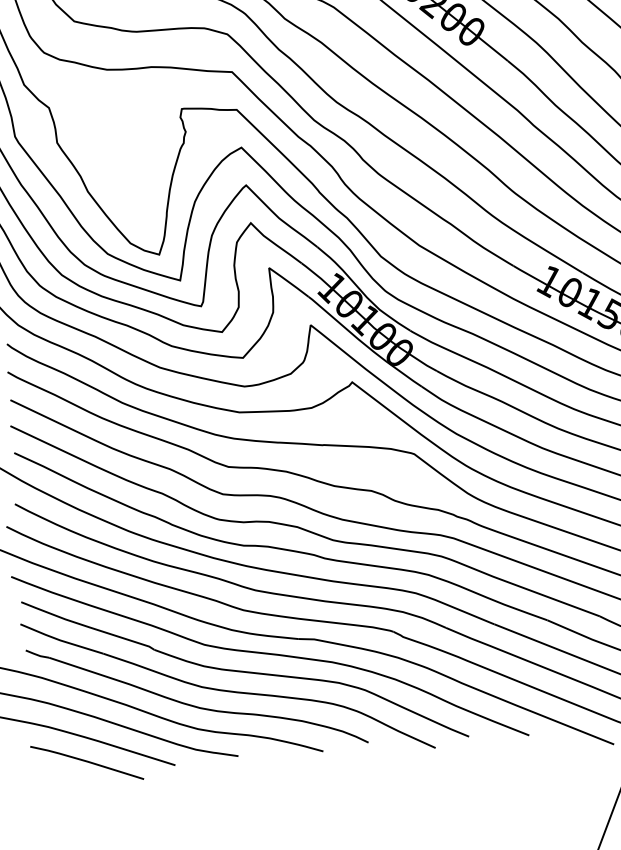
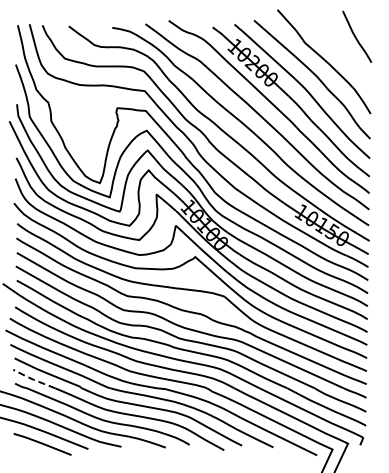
line: (60, 639) -> (33, 379), solid -> dashed

